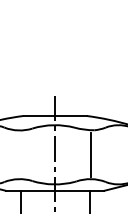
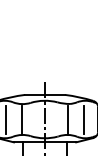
line: (19, 154) -> (22, 119), added
line: (117, 154) -> (84, 119), added

